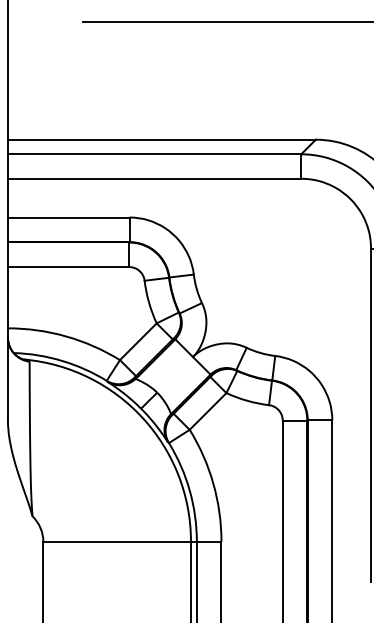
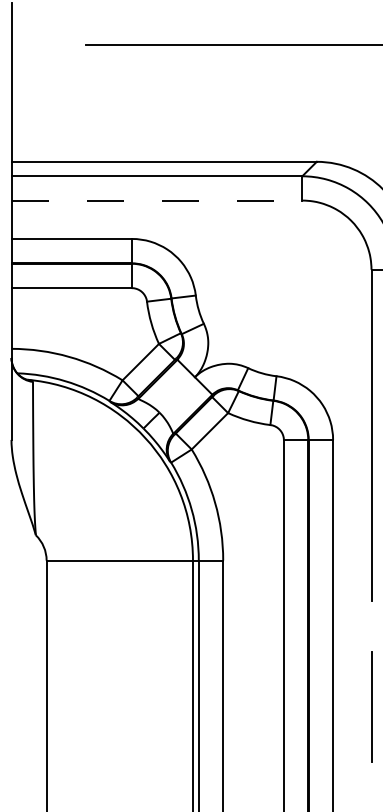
line: (155, 178) -> (157, 200), solid -> dashed

